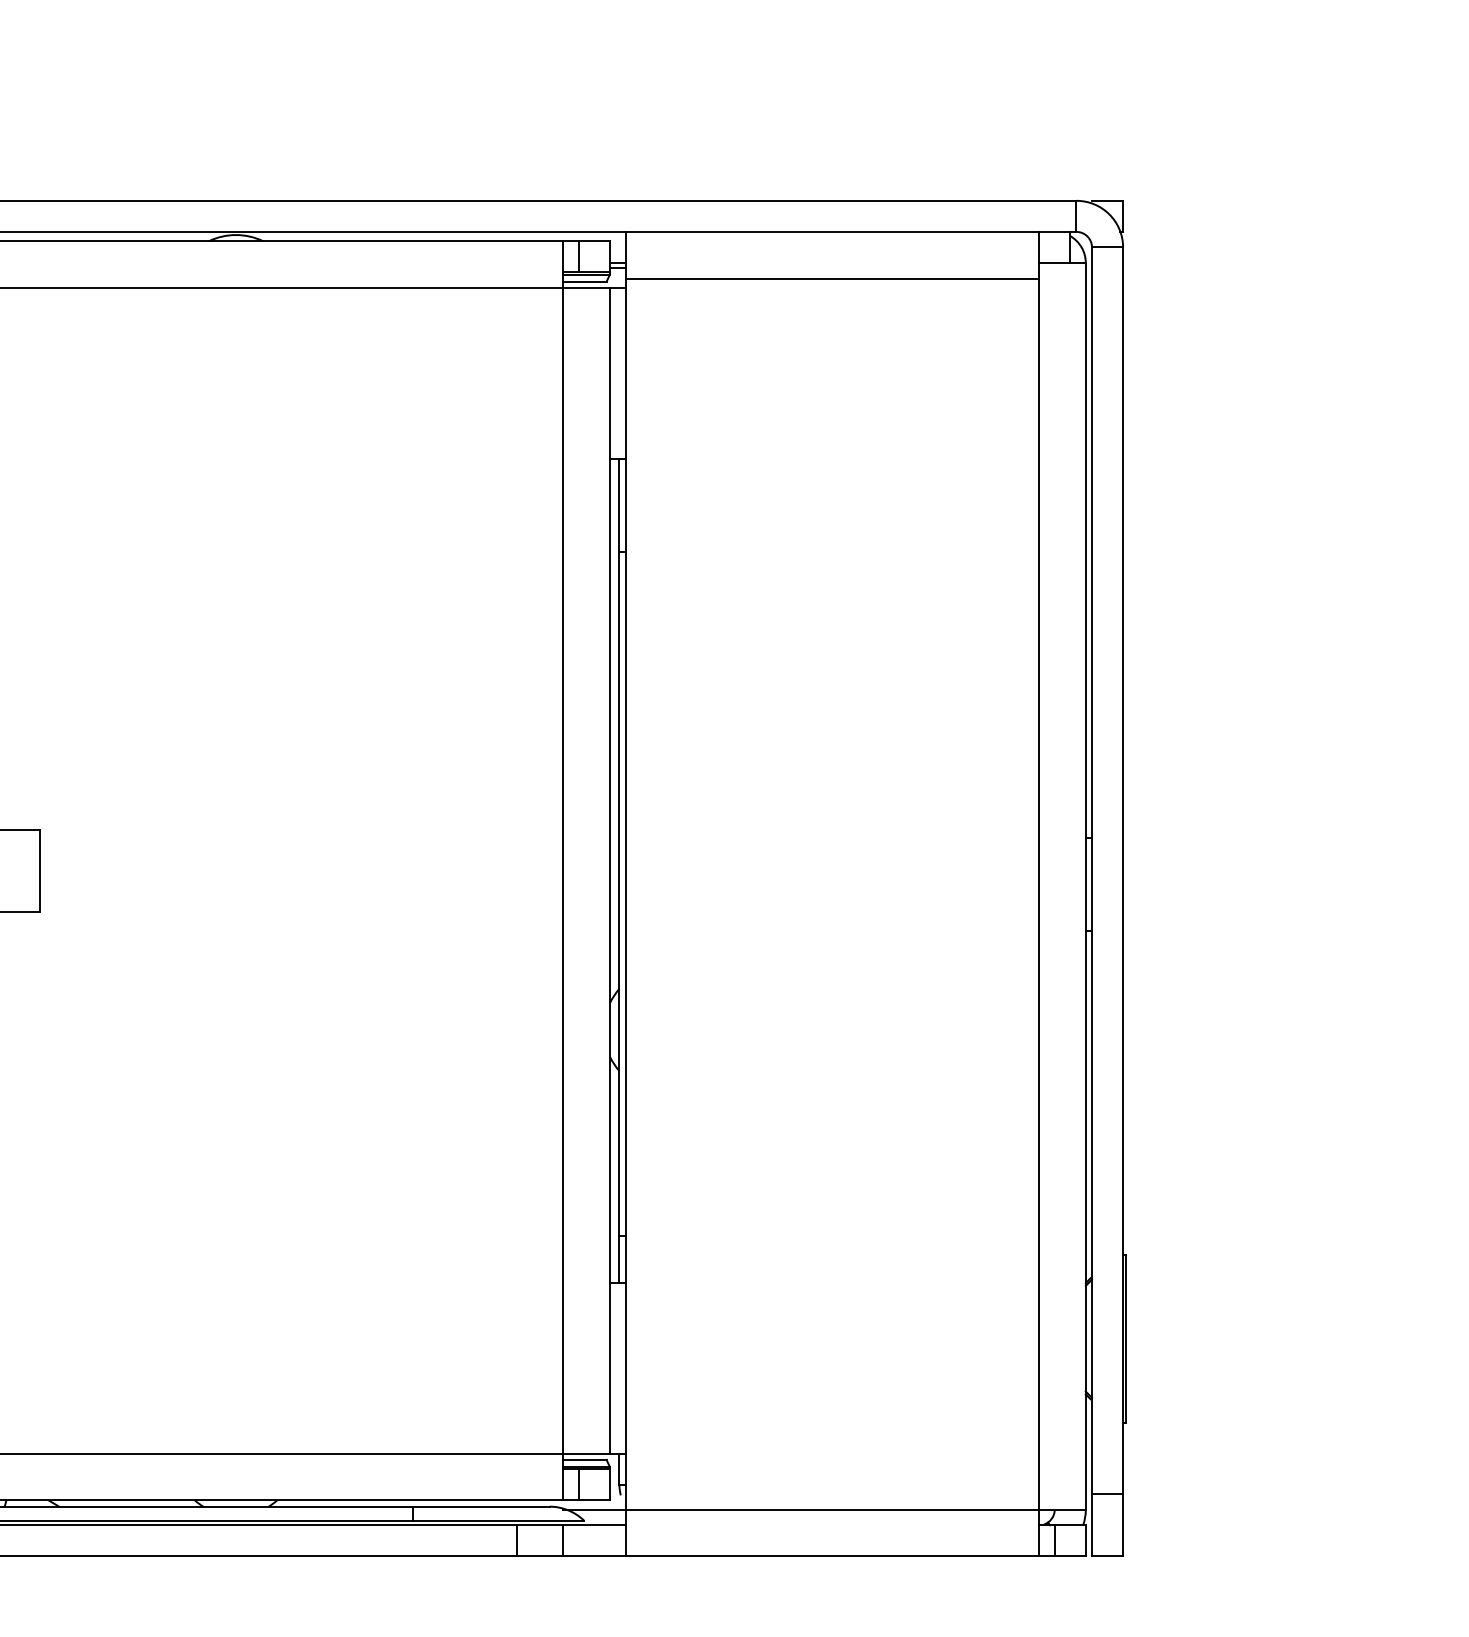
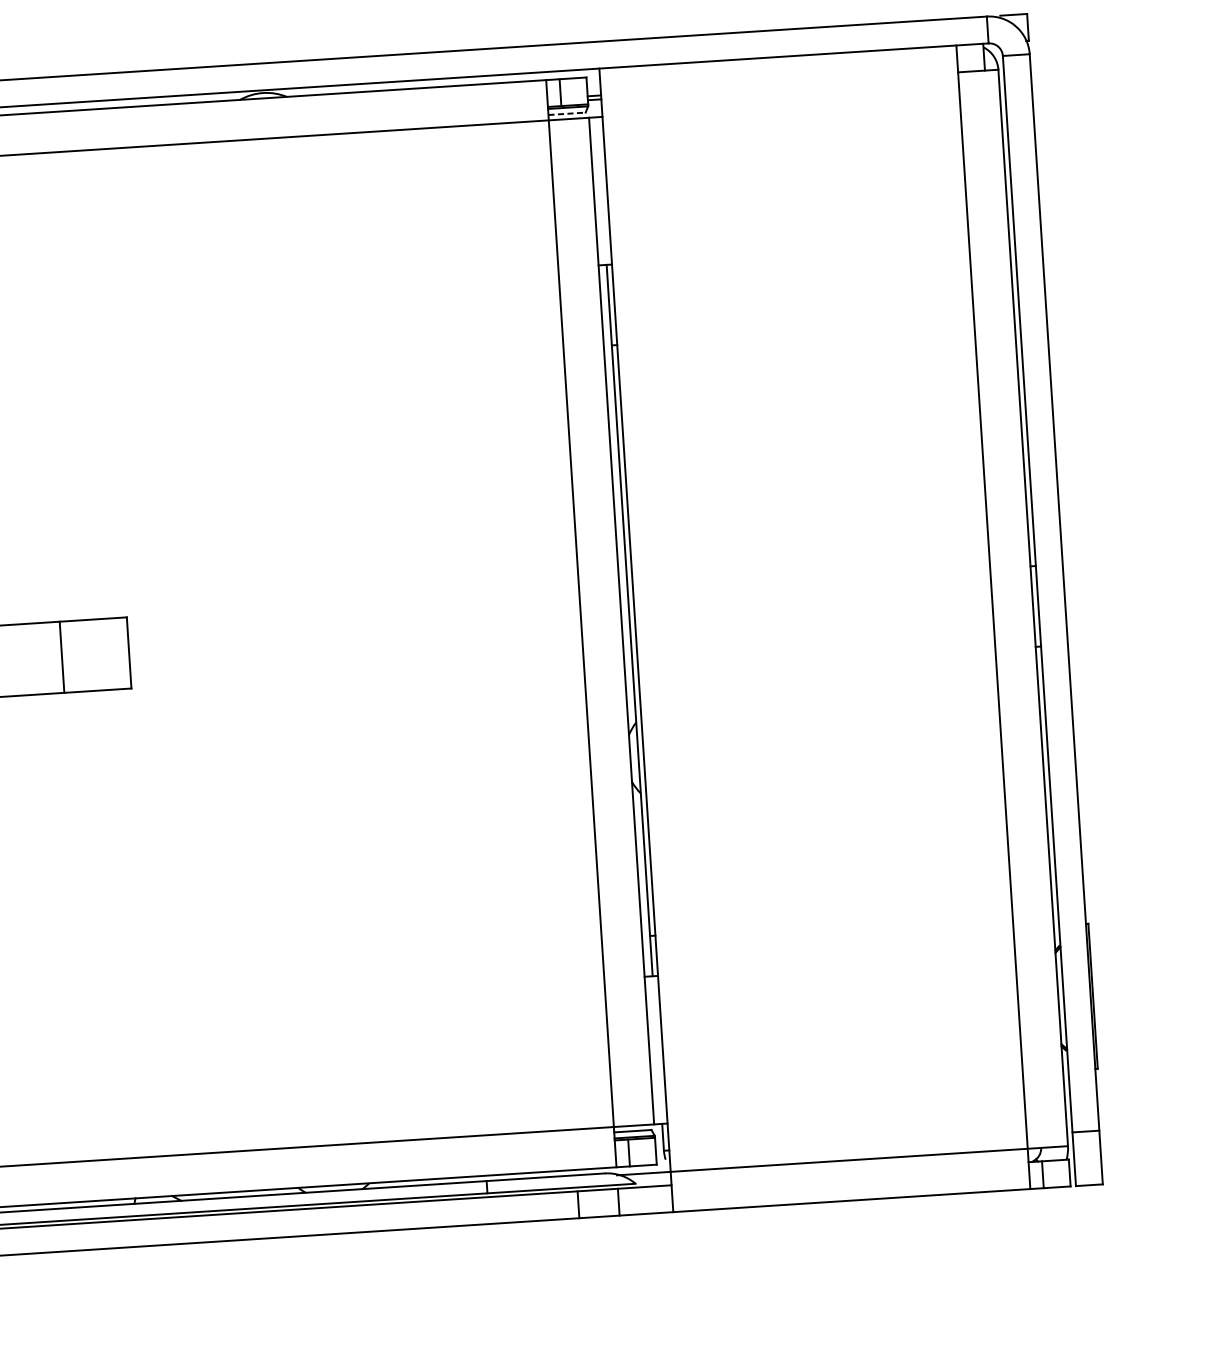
line: (832, 278) -> (780, 97), removed
line: (585, 281) -> (567, 113), solid -> dashed

